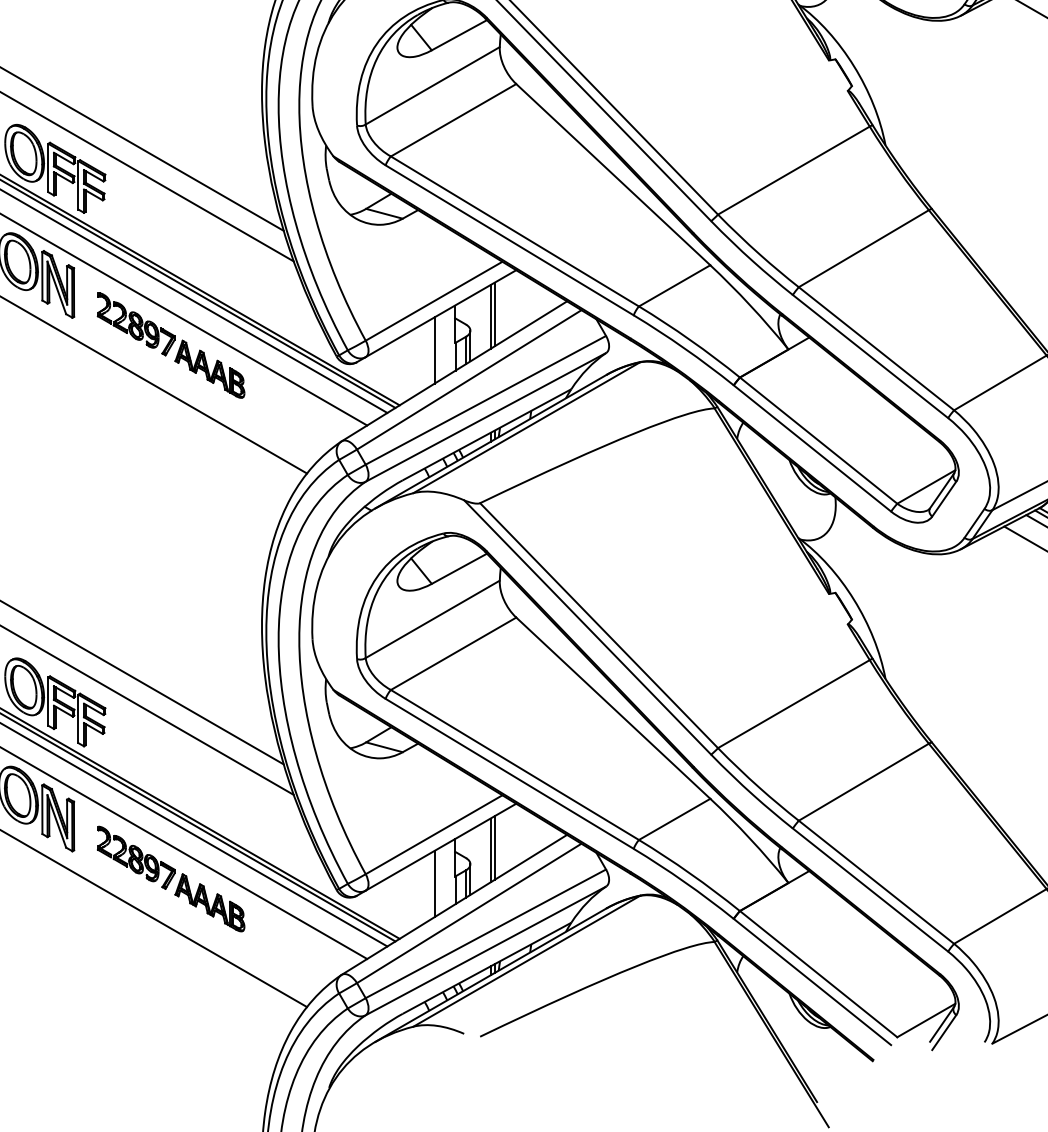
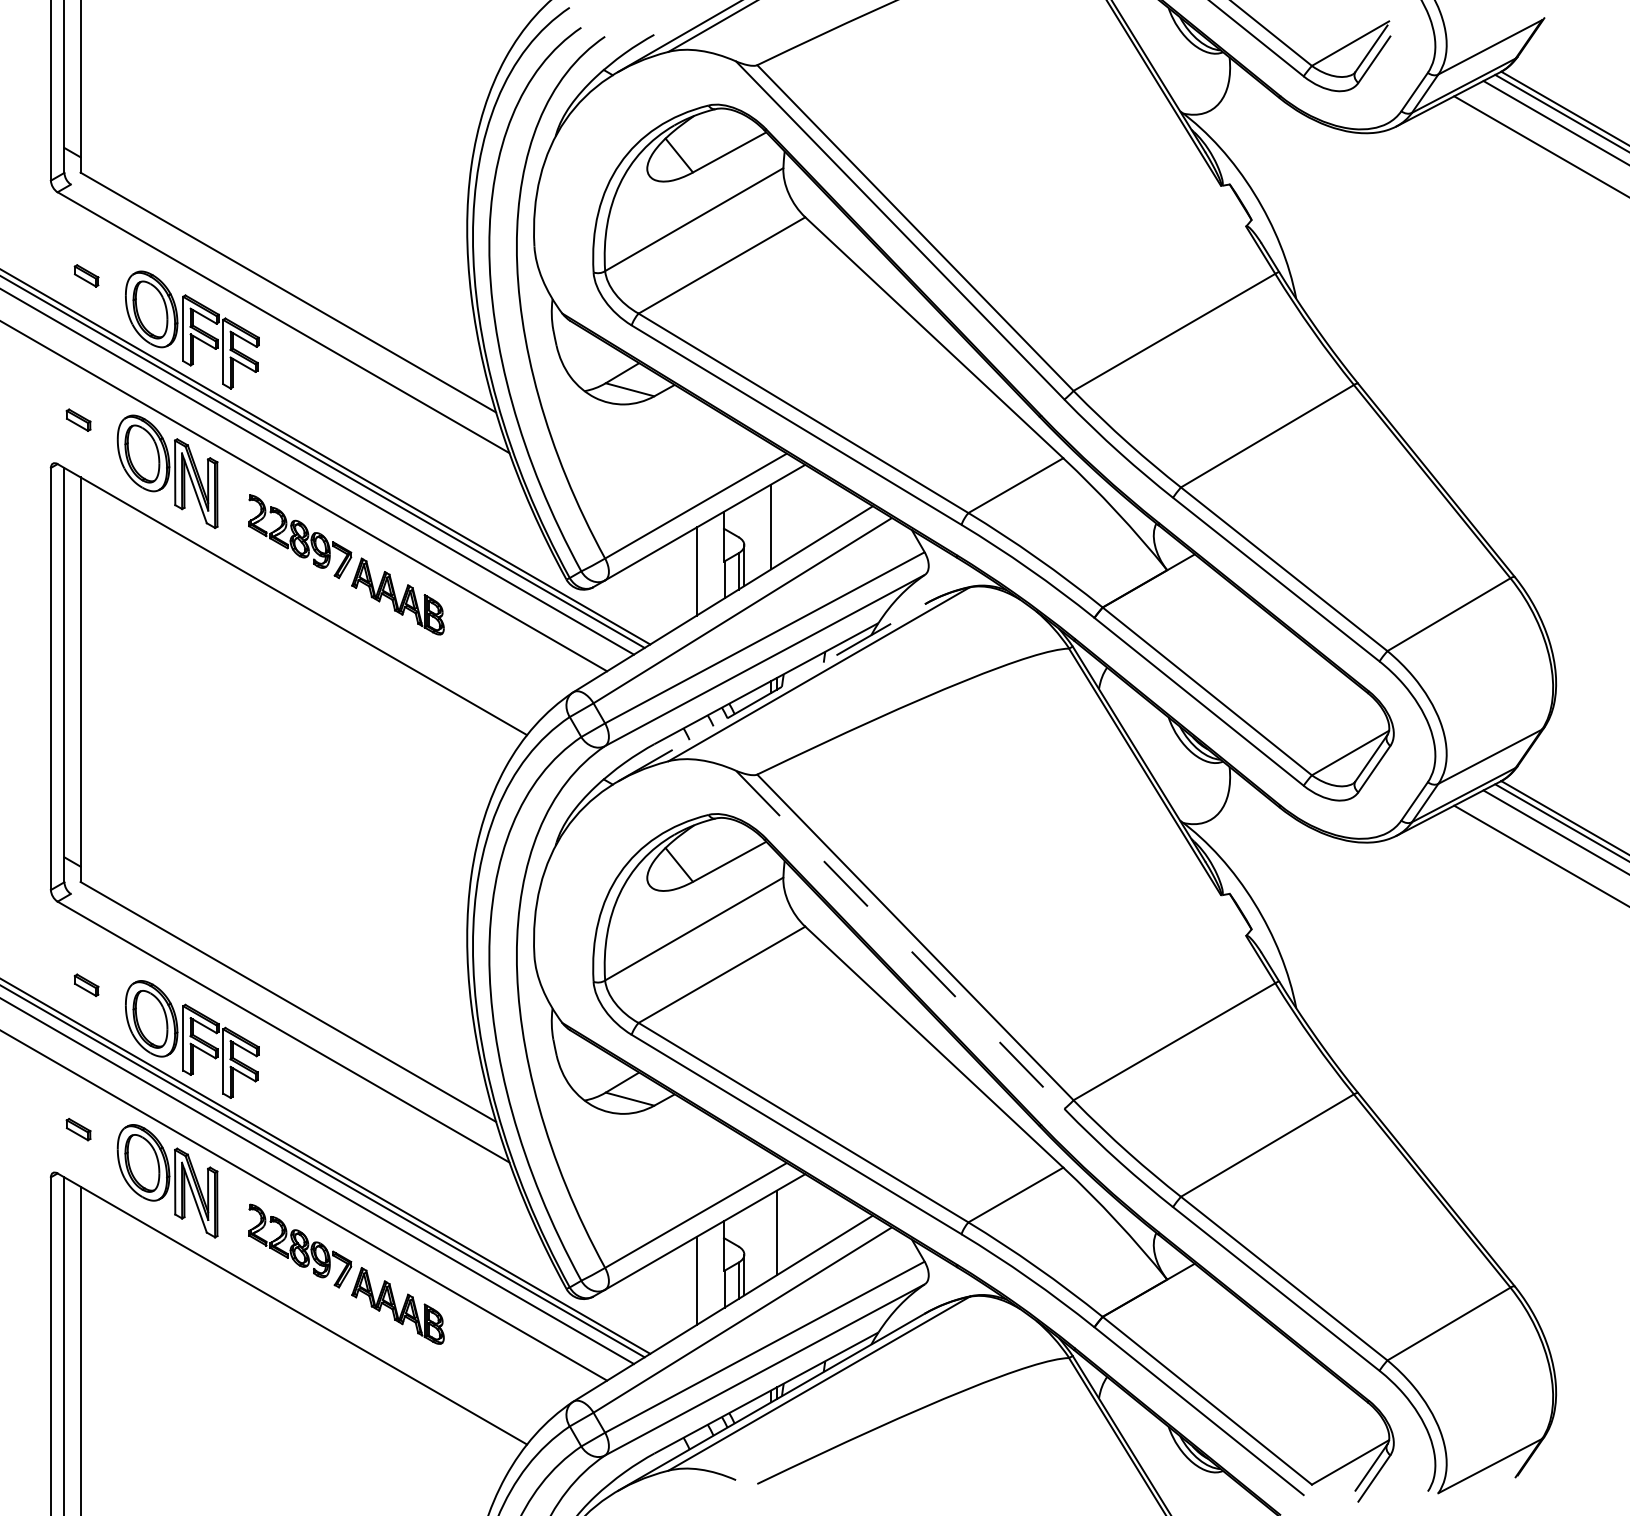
line: (494, 314) -> (776, 523), removed
line: (490, 441) -> (771, 692), solid -> dashed
line: (587, 627) -> (900, 939), solid -> dashed
line: (490, 849) -> (771, 1235), removed

